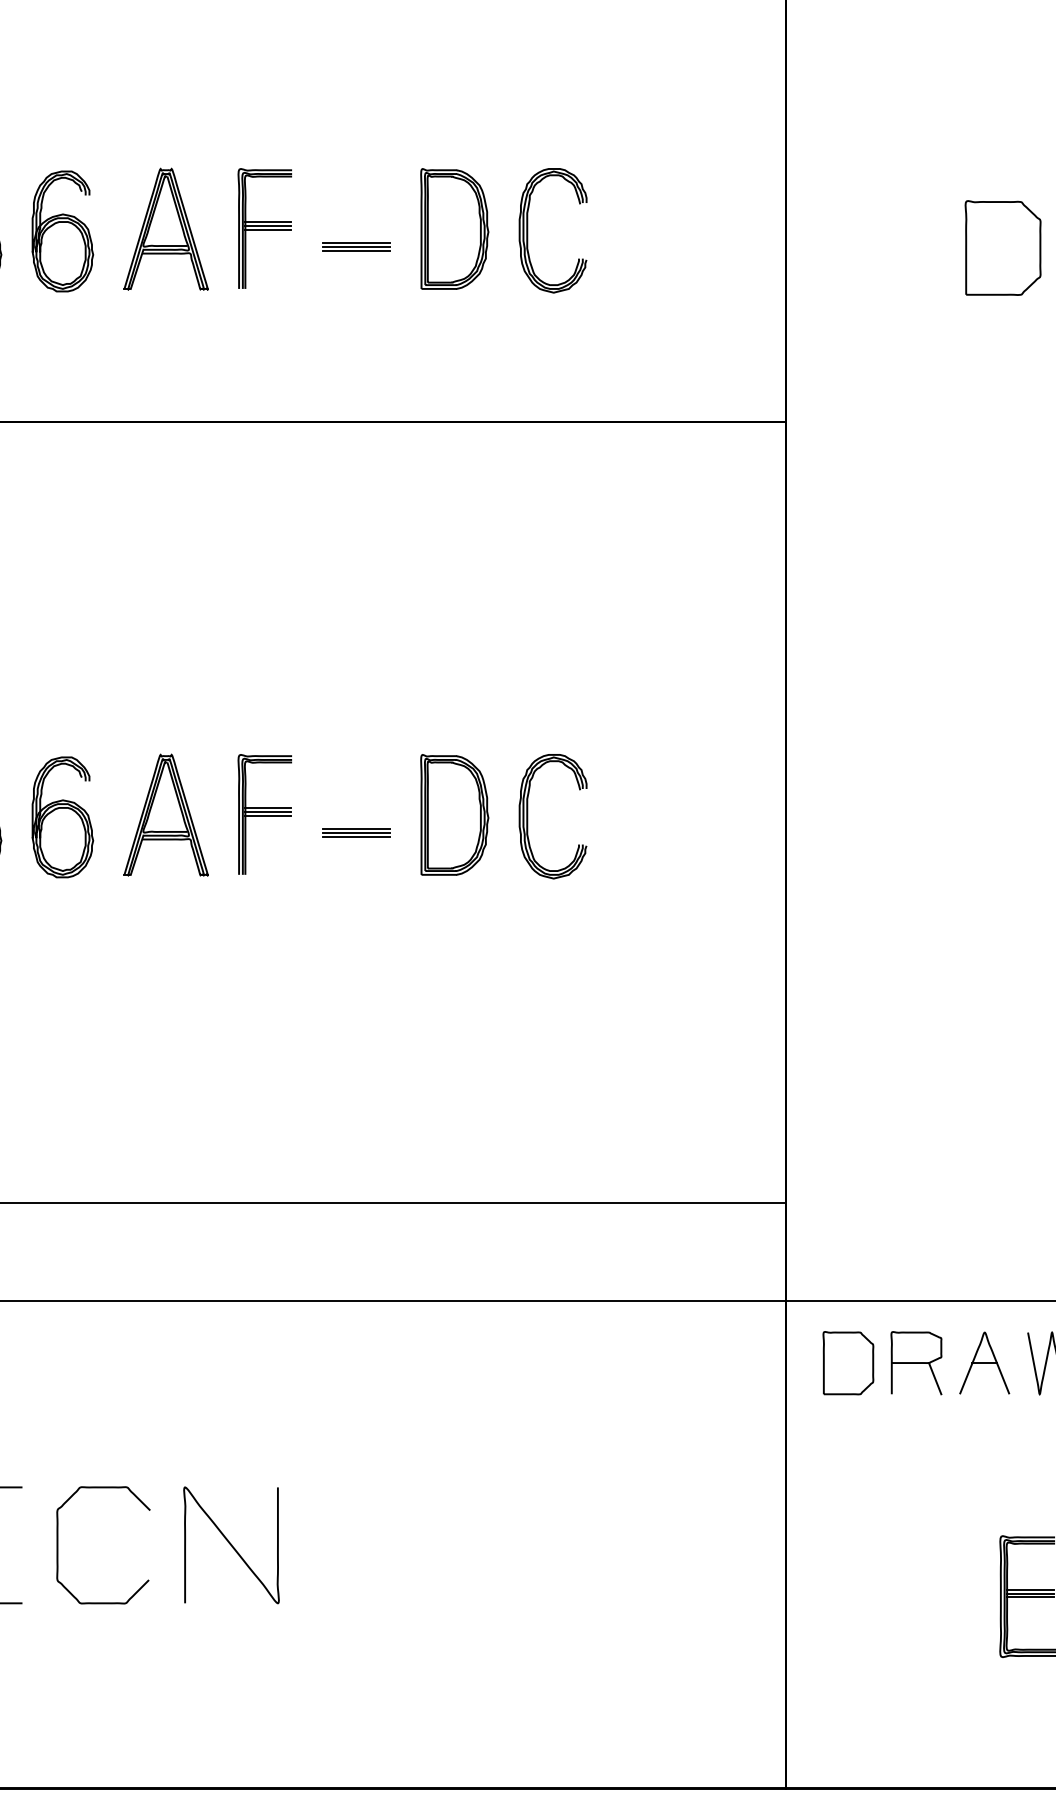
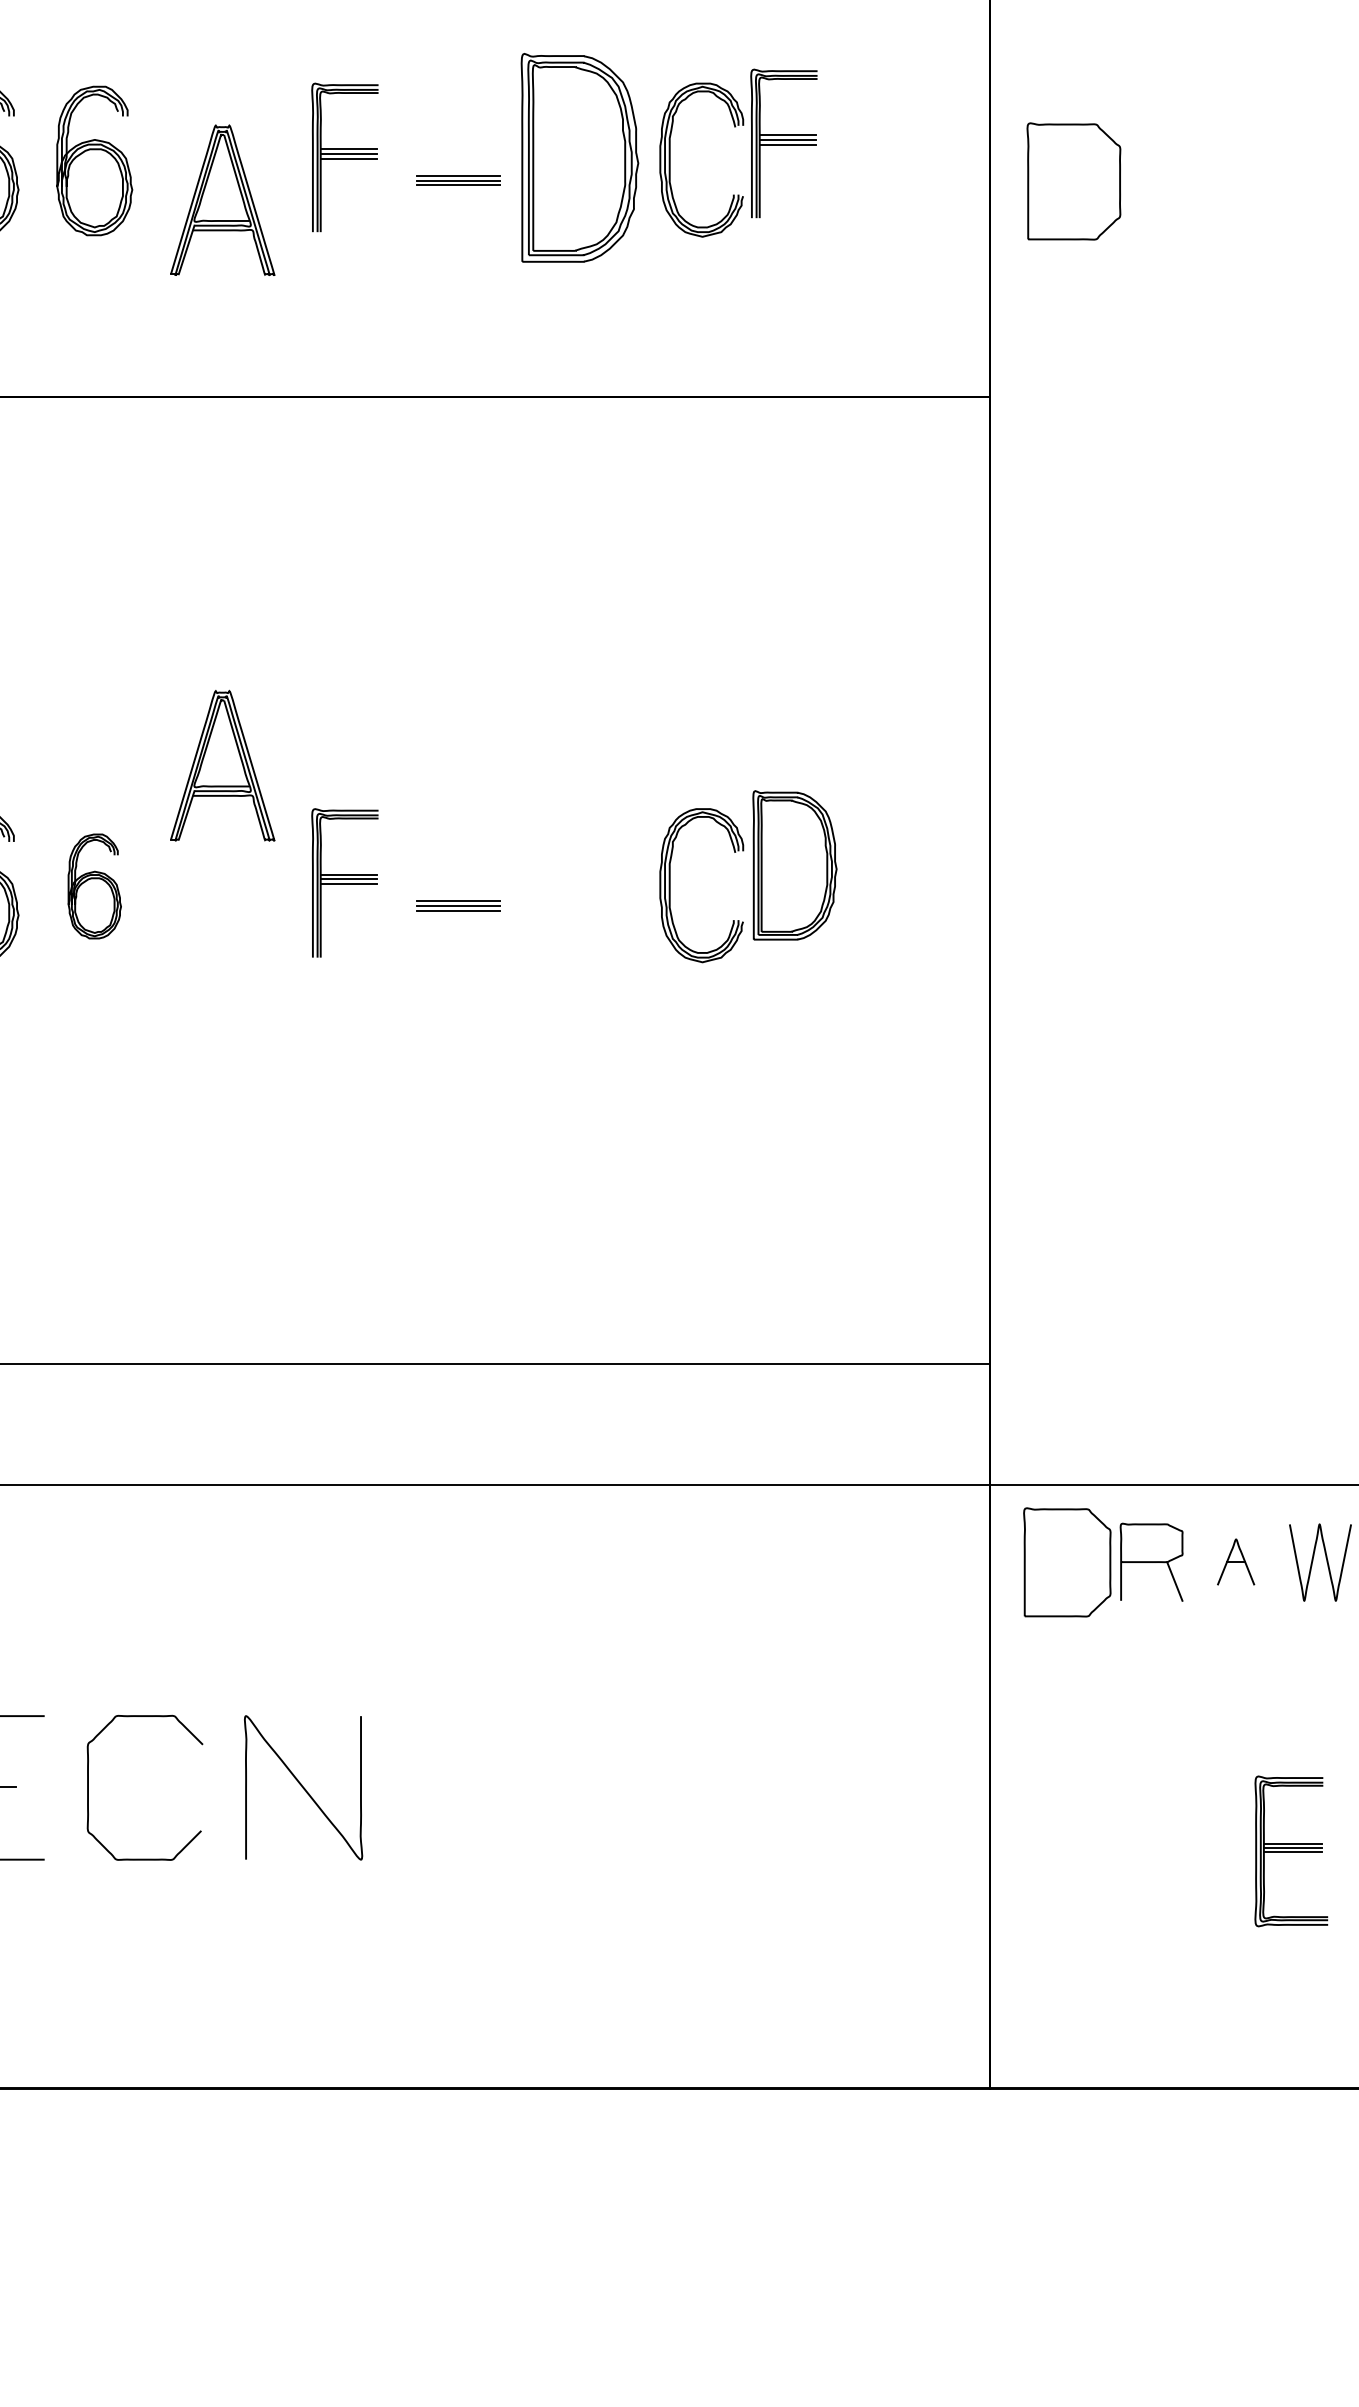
part: (619, 217) -> (783, 143), added
part: (166, 228) -> (222, 199), moved
part: (454, 228) -> (579, 157), size x1.4
part: (1002, 248) -> (1073, 181), moved
part: (166, 814) -> (222, 765), moved
part: (454, 814) -> (794, 865), moved
part: (62, 817) -> (94, 886), size x0.7
part: (848, 1362) -> (1067, 1561), size x1.4
part: (984, 1362) -> (1235, 1561), size x0.6

